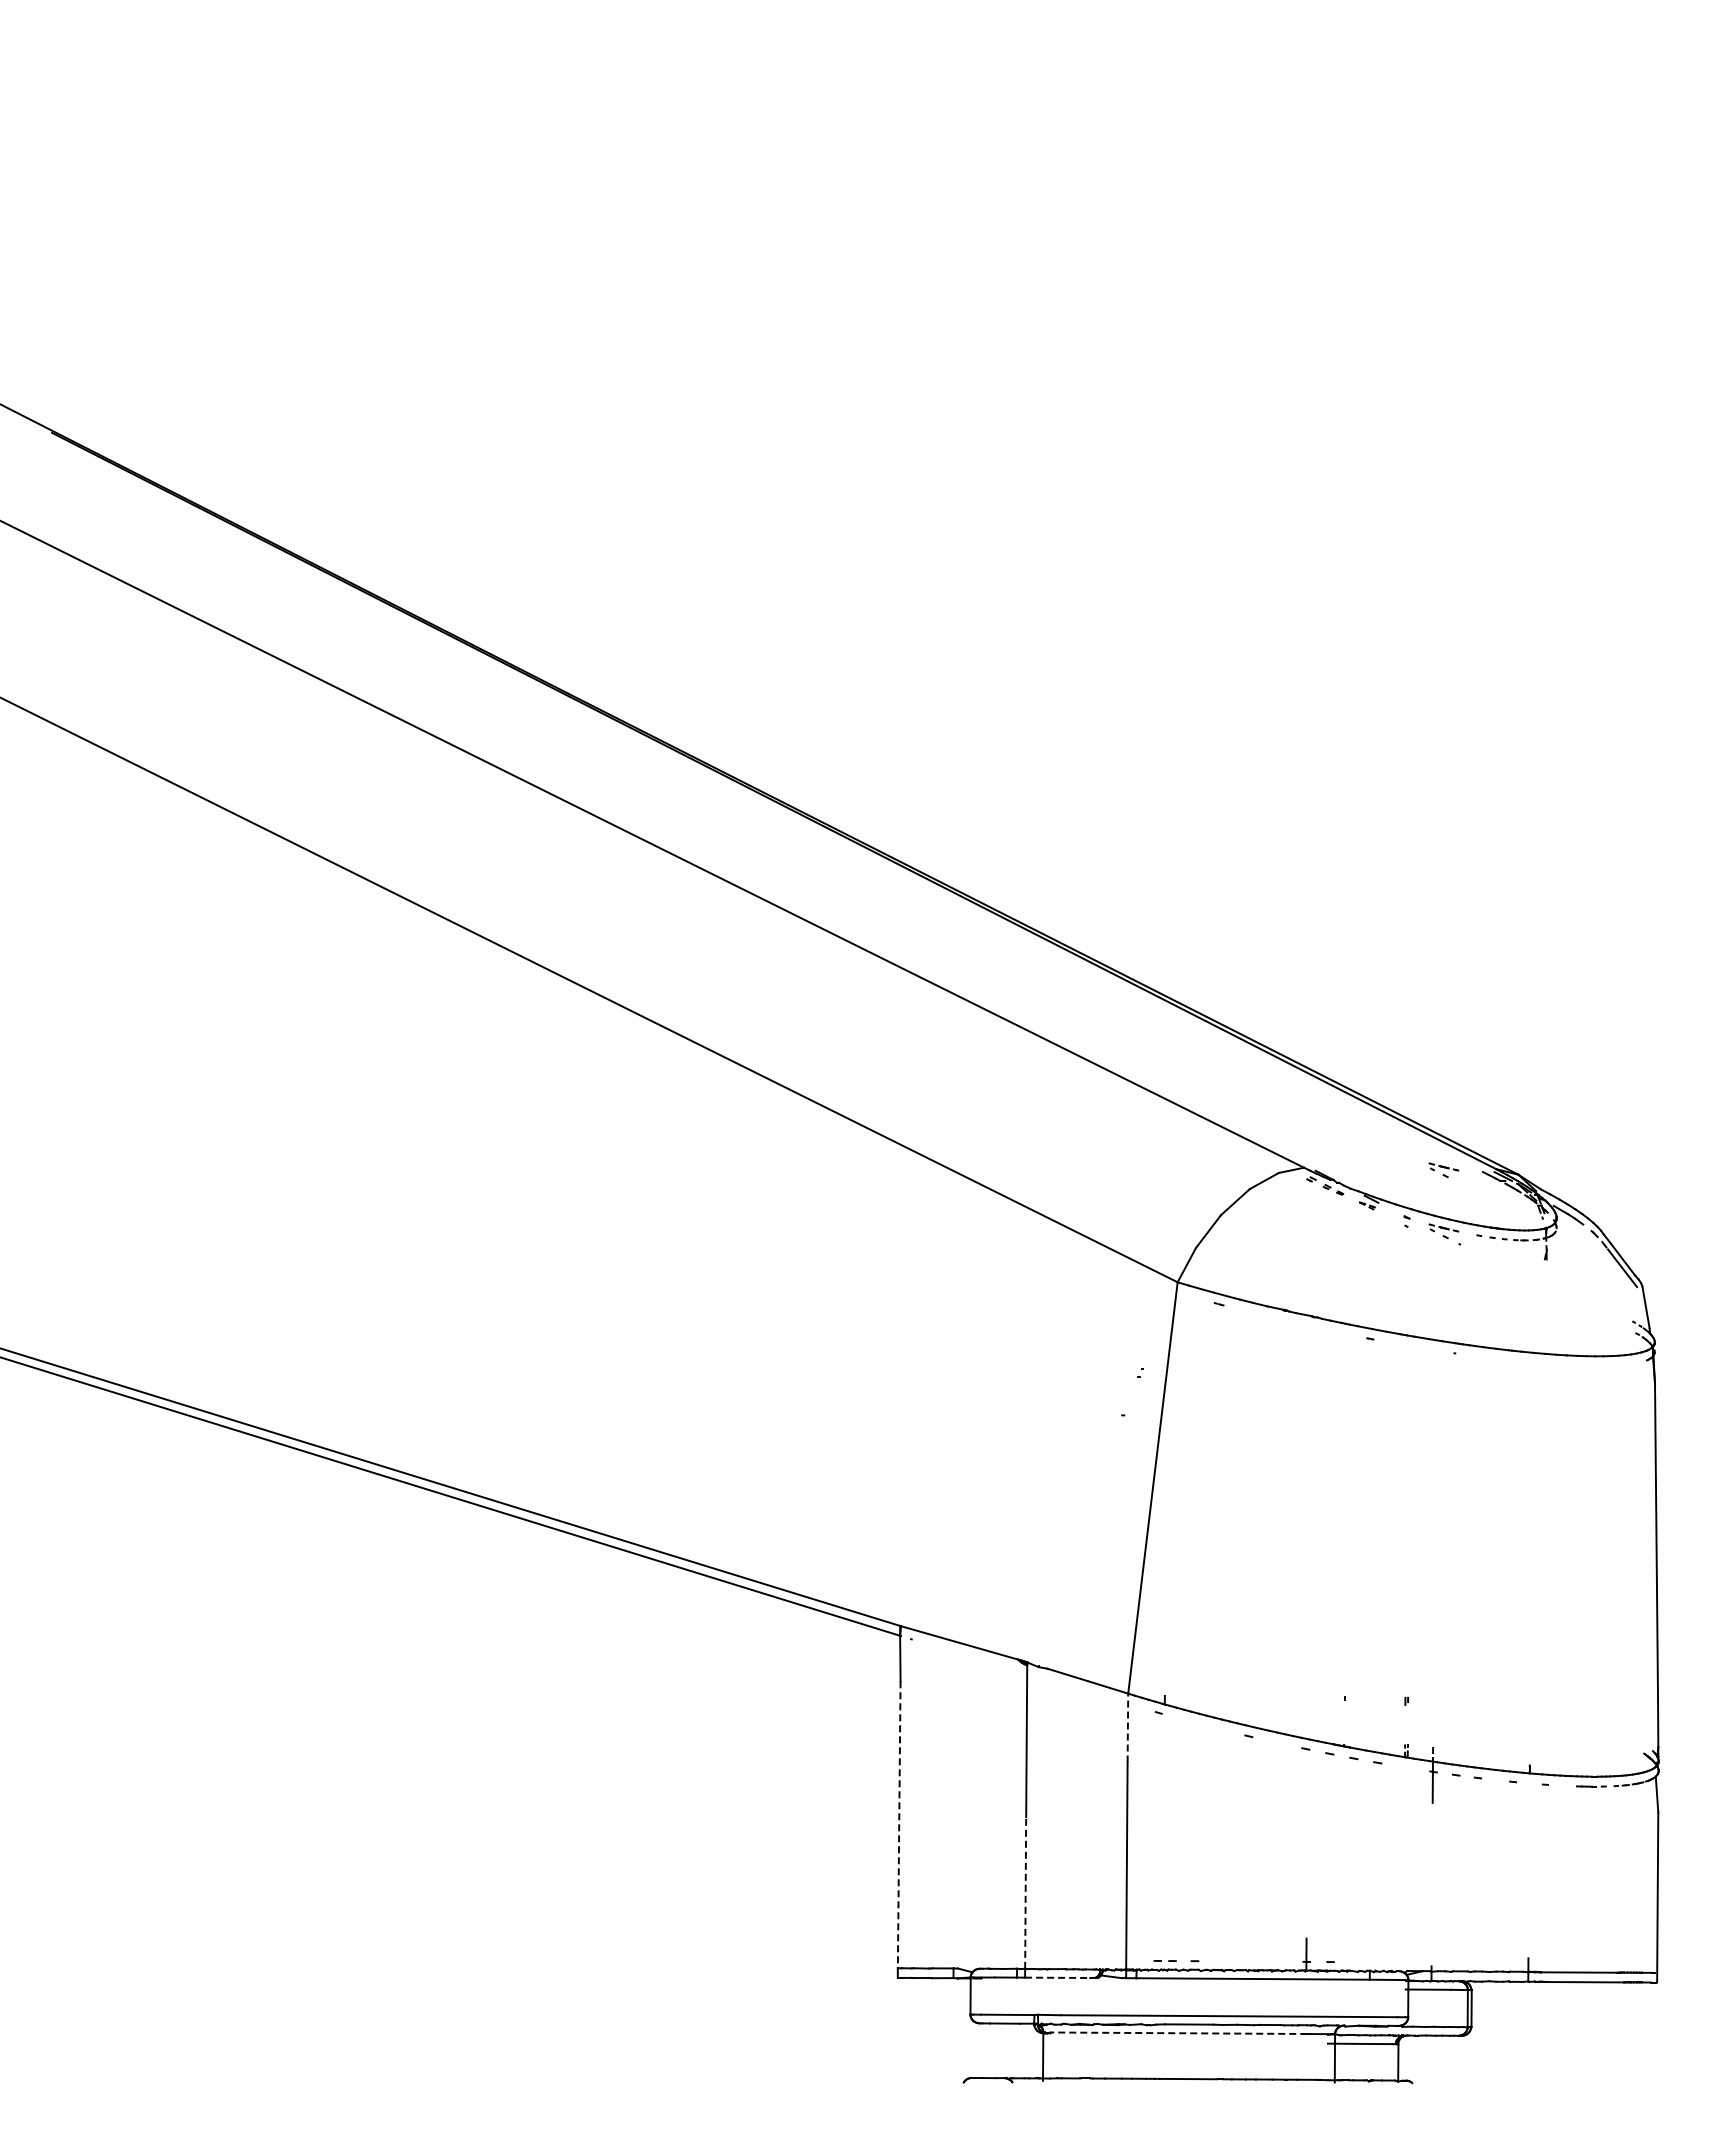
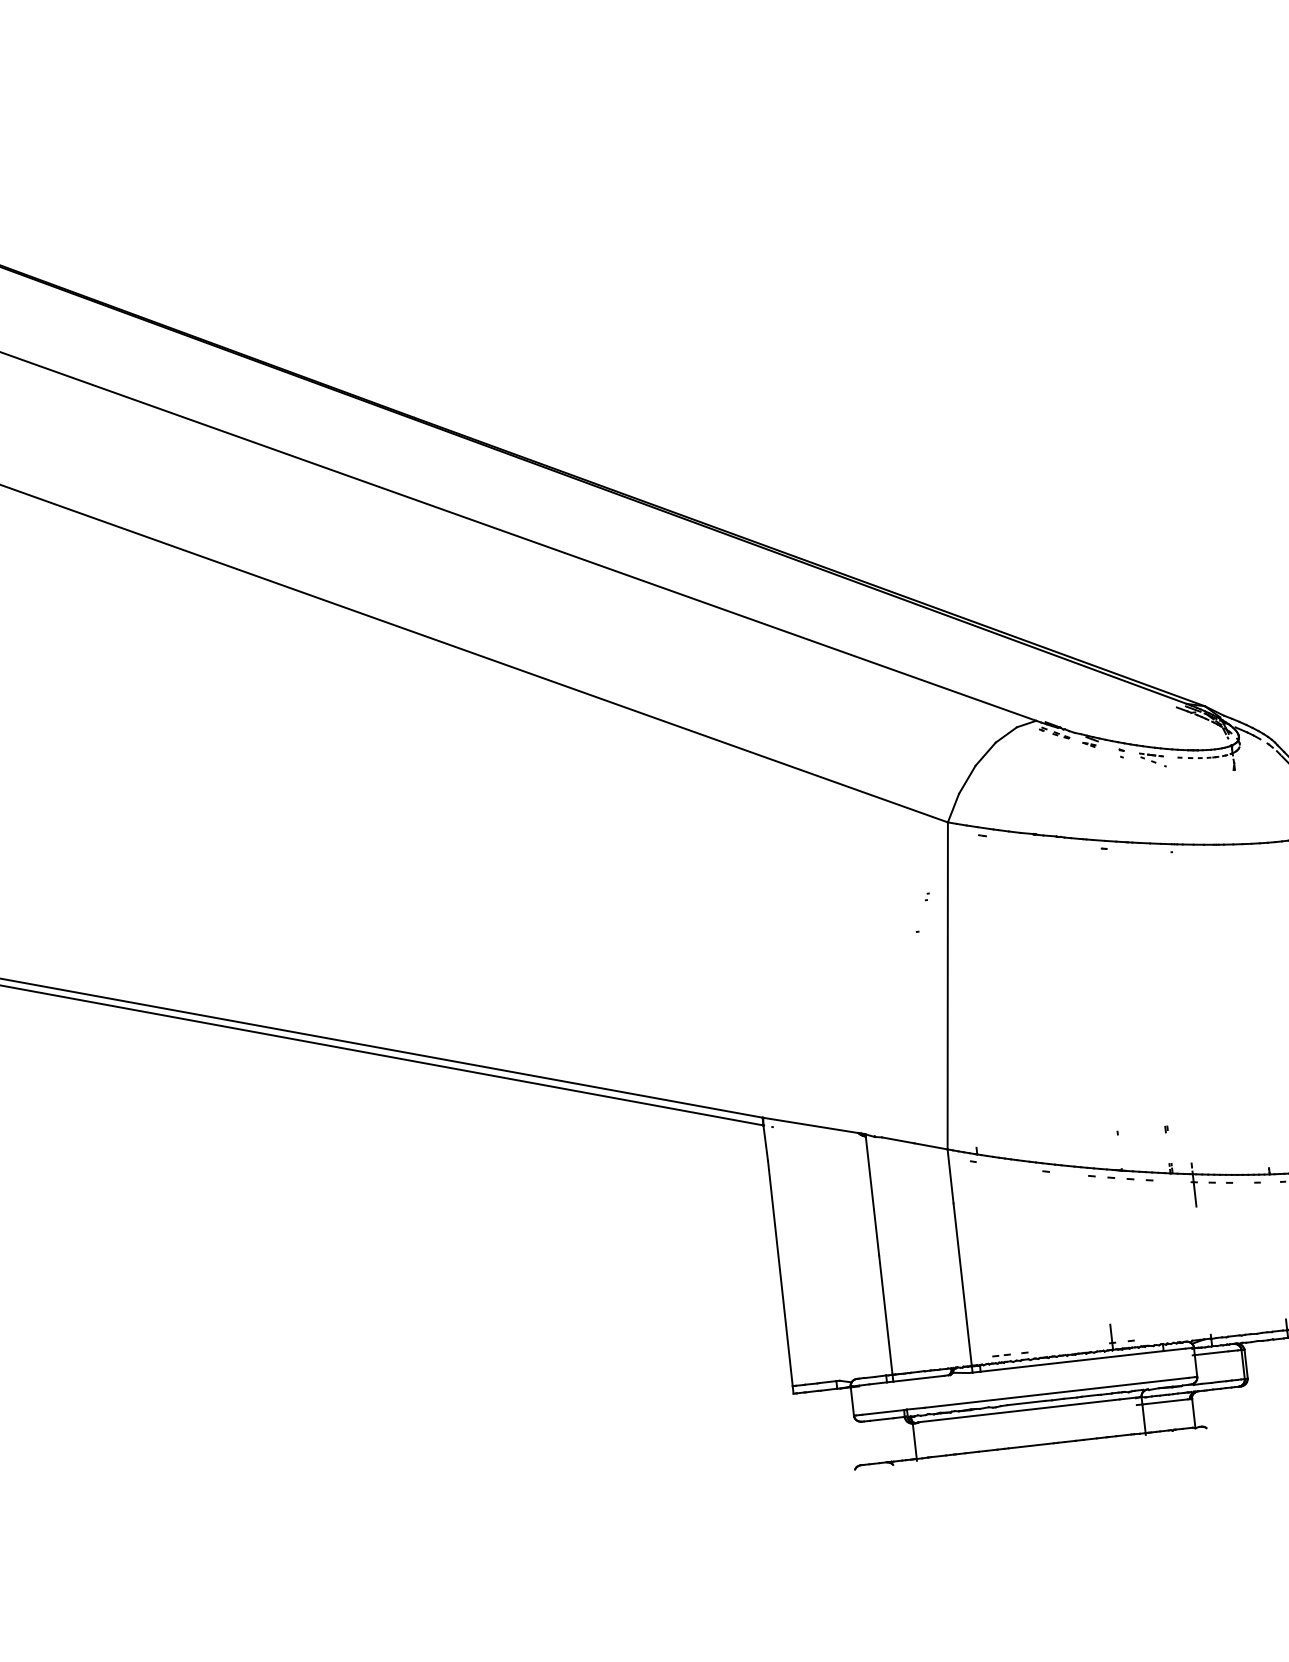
part: (1443, 1170) -> (1145, 709), removed
line: (1127, 1727) -> (950, 1176), dashed -> solid
line: (899, 1825) -> (780, 1274), dashed -> solid
line: (1025, 1892) -> (885, 1314), dashed -> solid
line: (1057, 1977) -> (918, 1378), dashed -> solid
line: (1178, 2033) -> (1018, 1411), dashed -> solid

